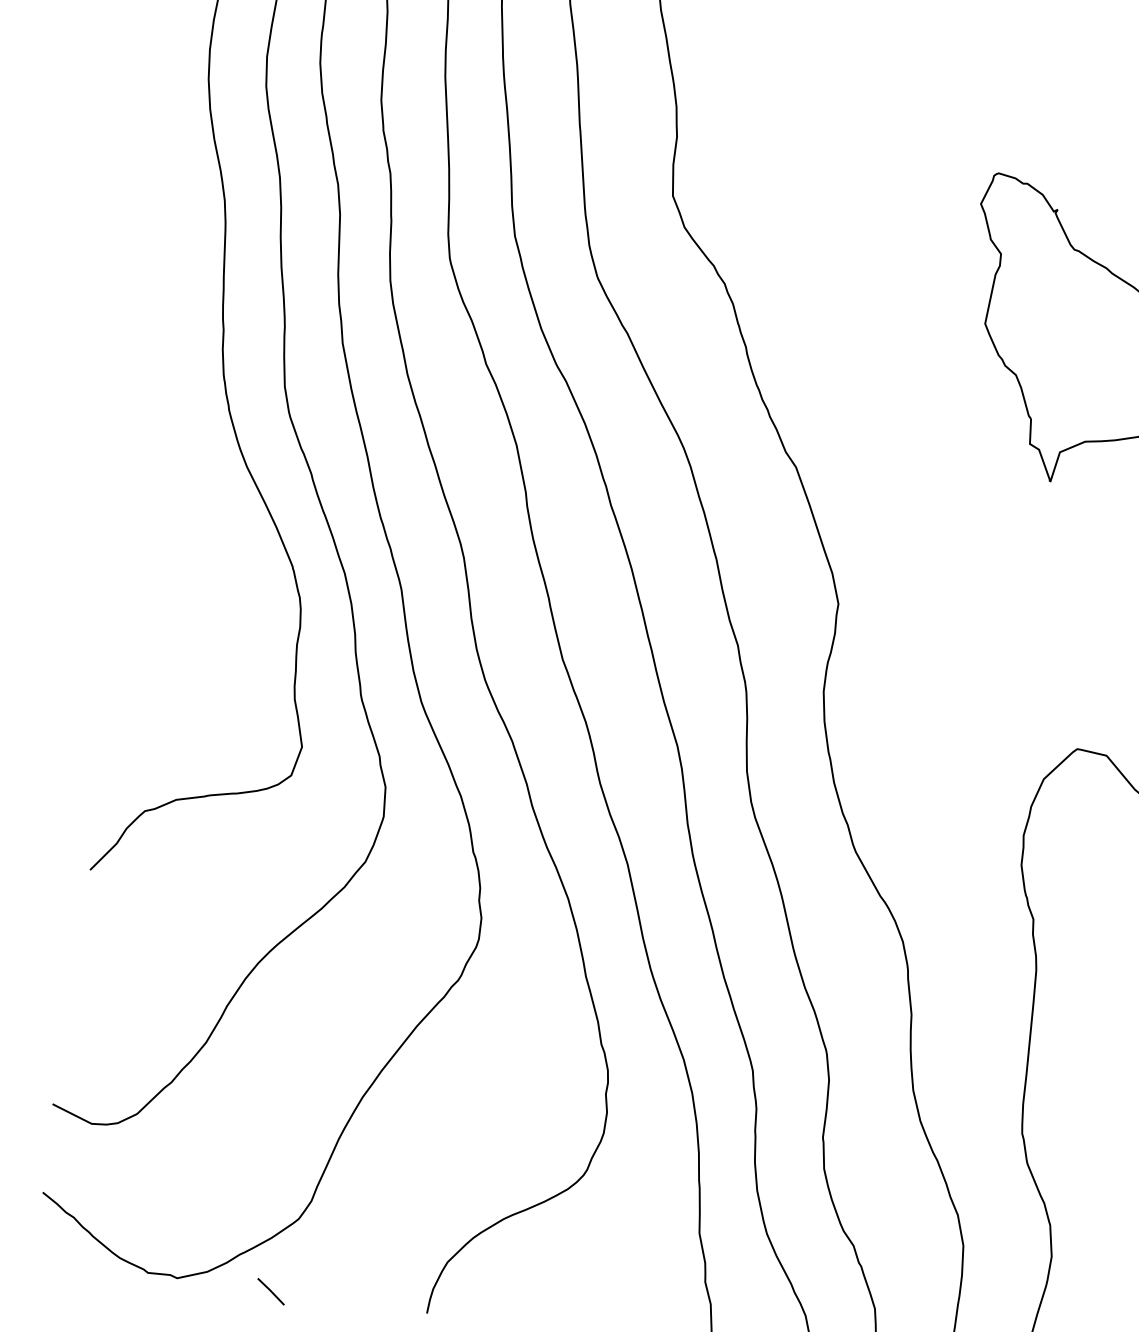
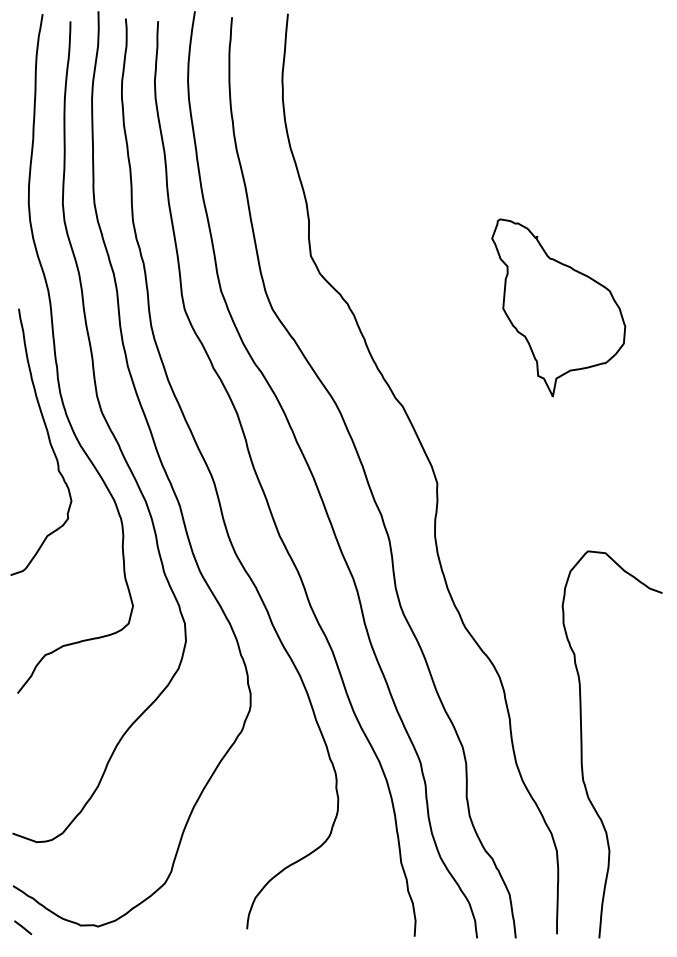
curve: (194, 451) -> (48, 440), added
line: (271, 1291) -> (23, 927), moved

